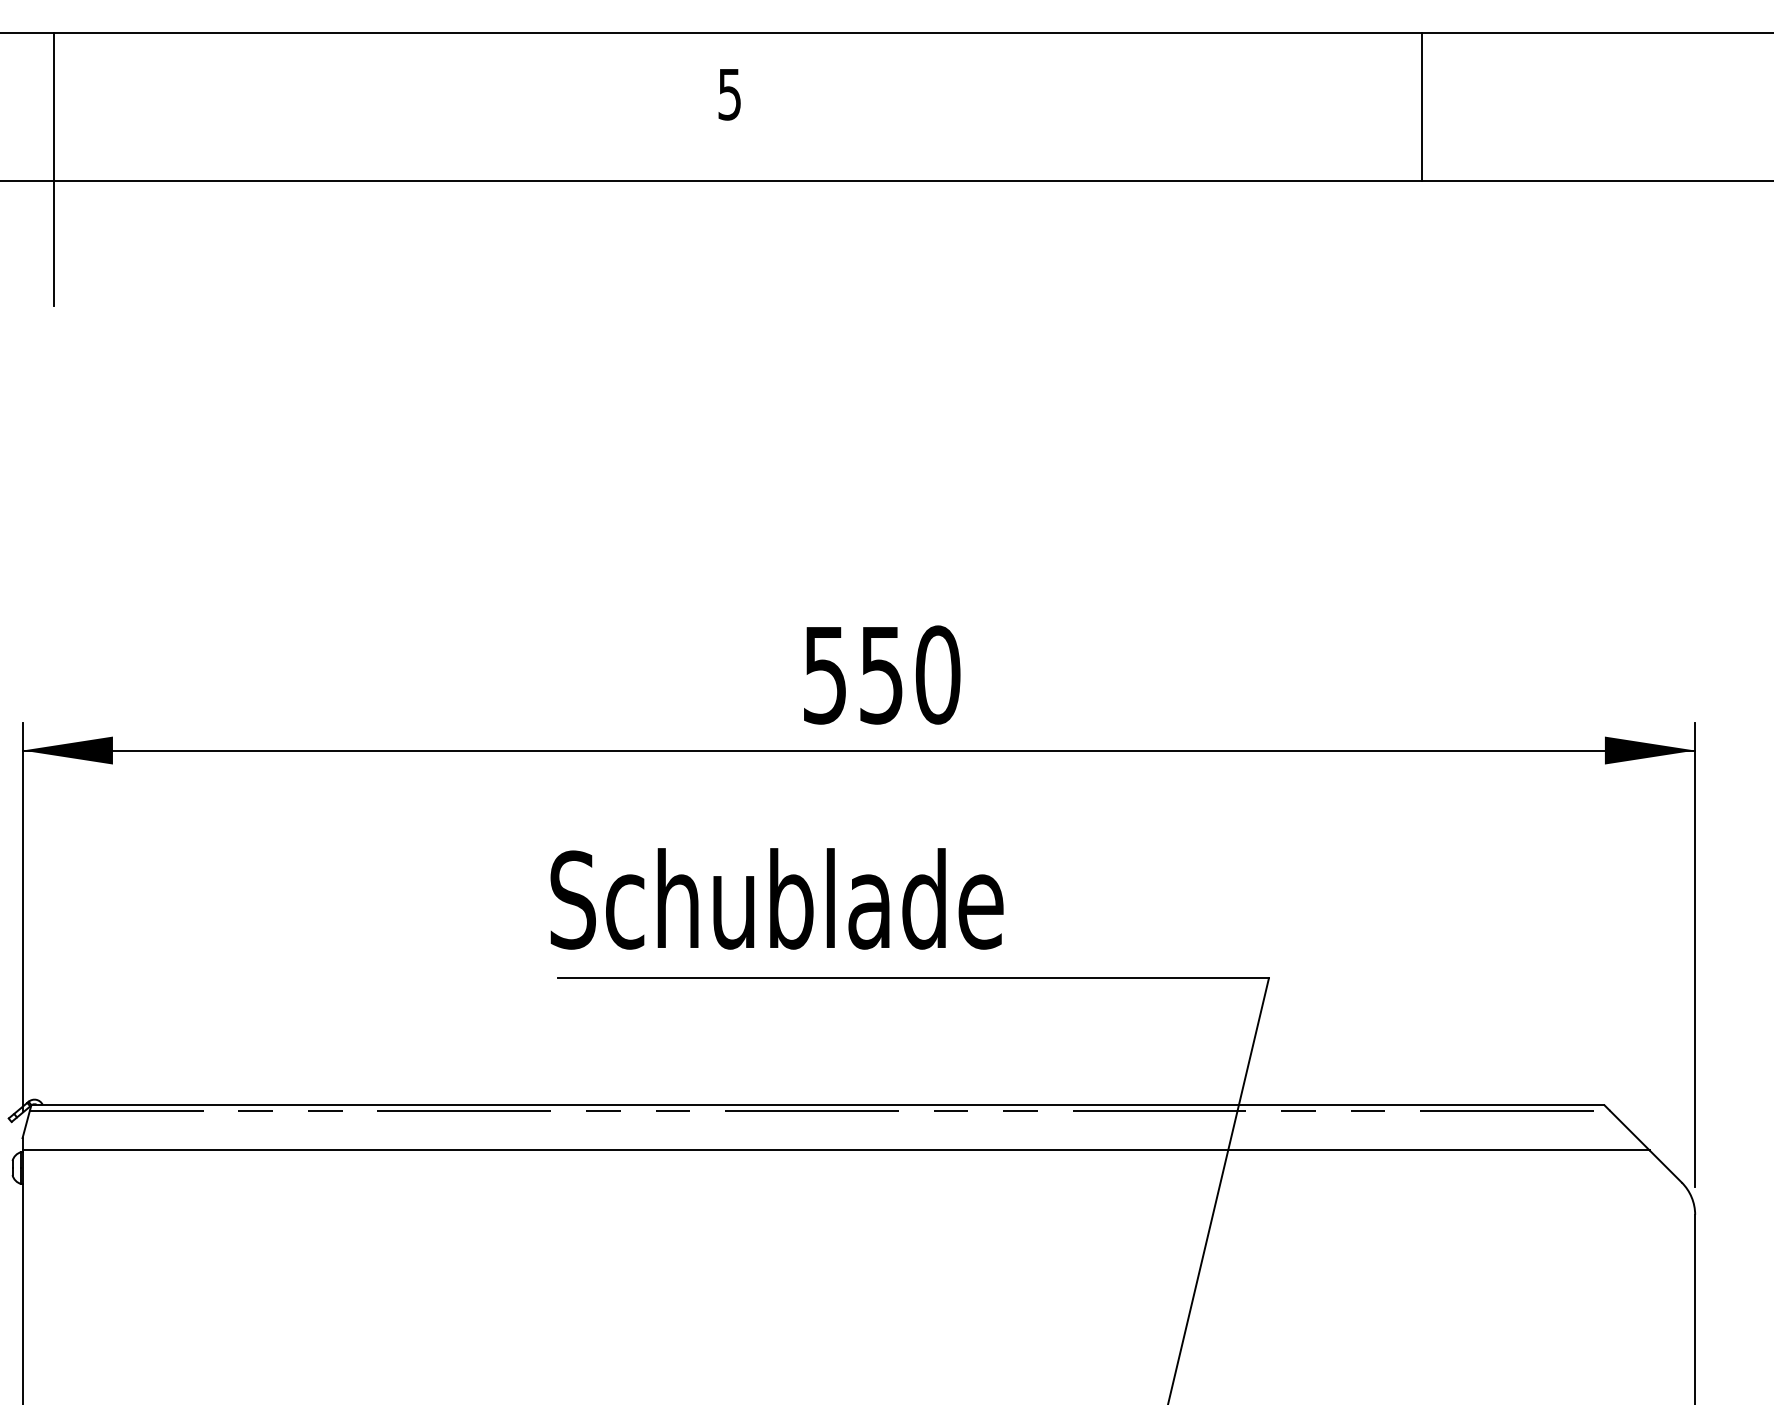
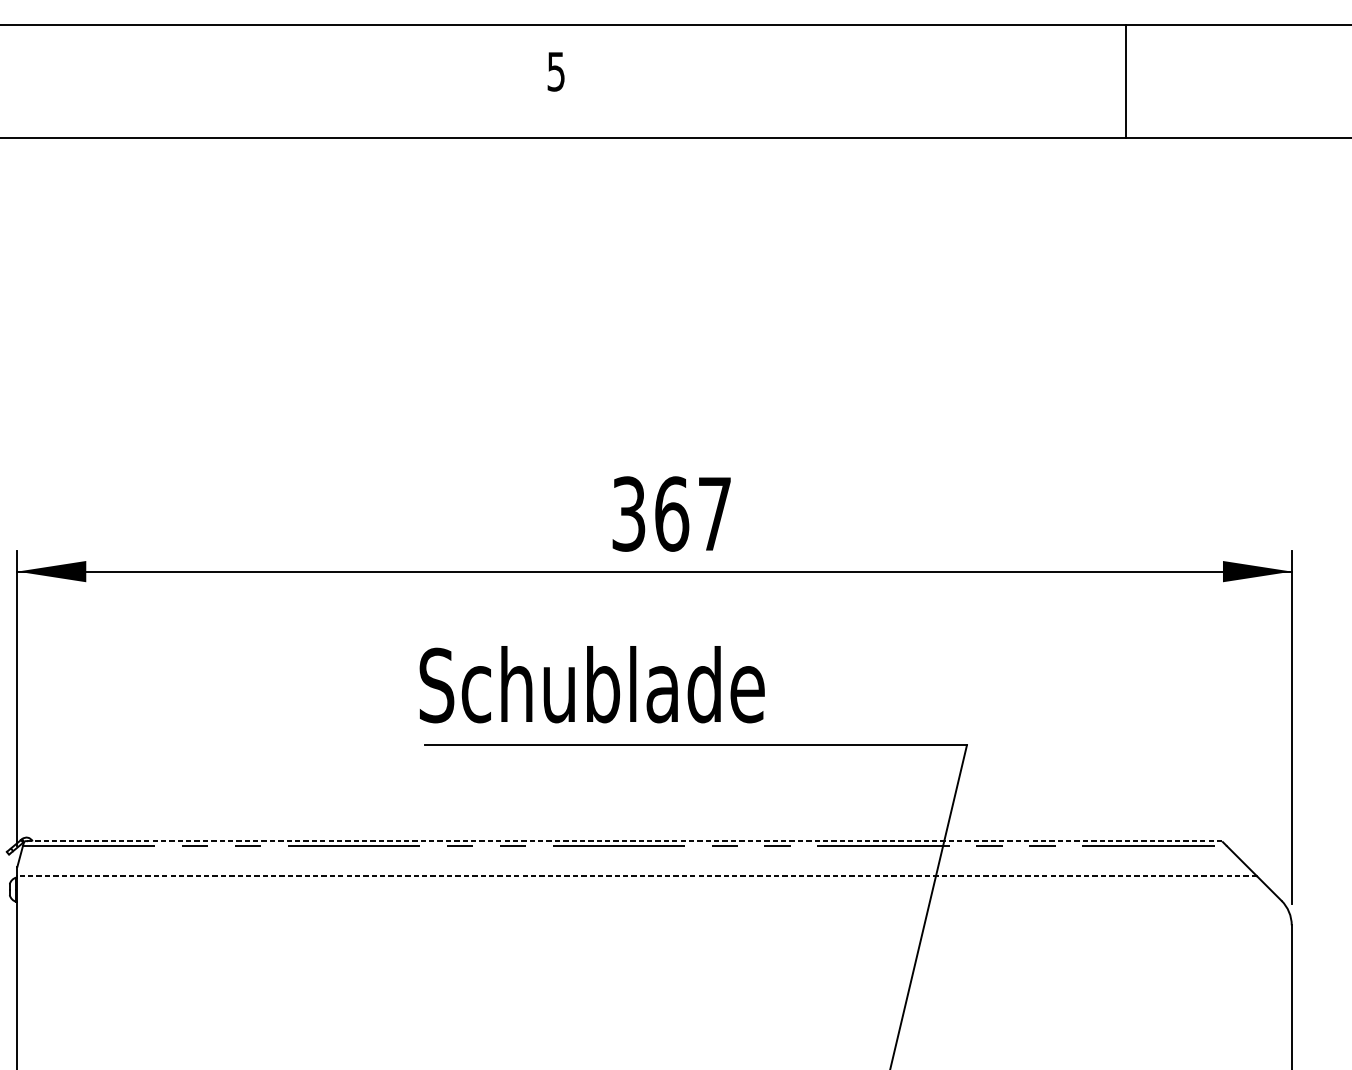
line: (1422, 106) -> (1126, 80), moved
line: (53, 169) -> (40, 128), removed
text: (882, 674) -> (672, 513), 550 -> 367
line: (817, 1104) -> (623, 841), solid -> dashed
line: (835, 1150) -> (636, 876), solid -> dashed

